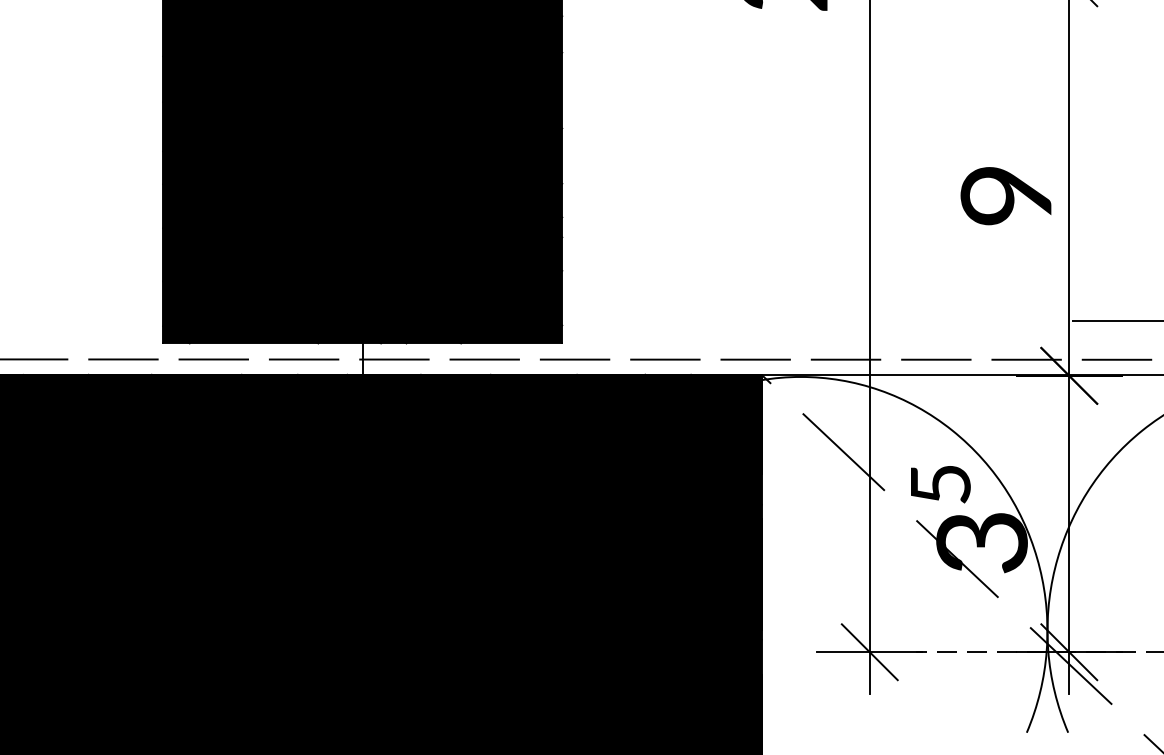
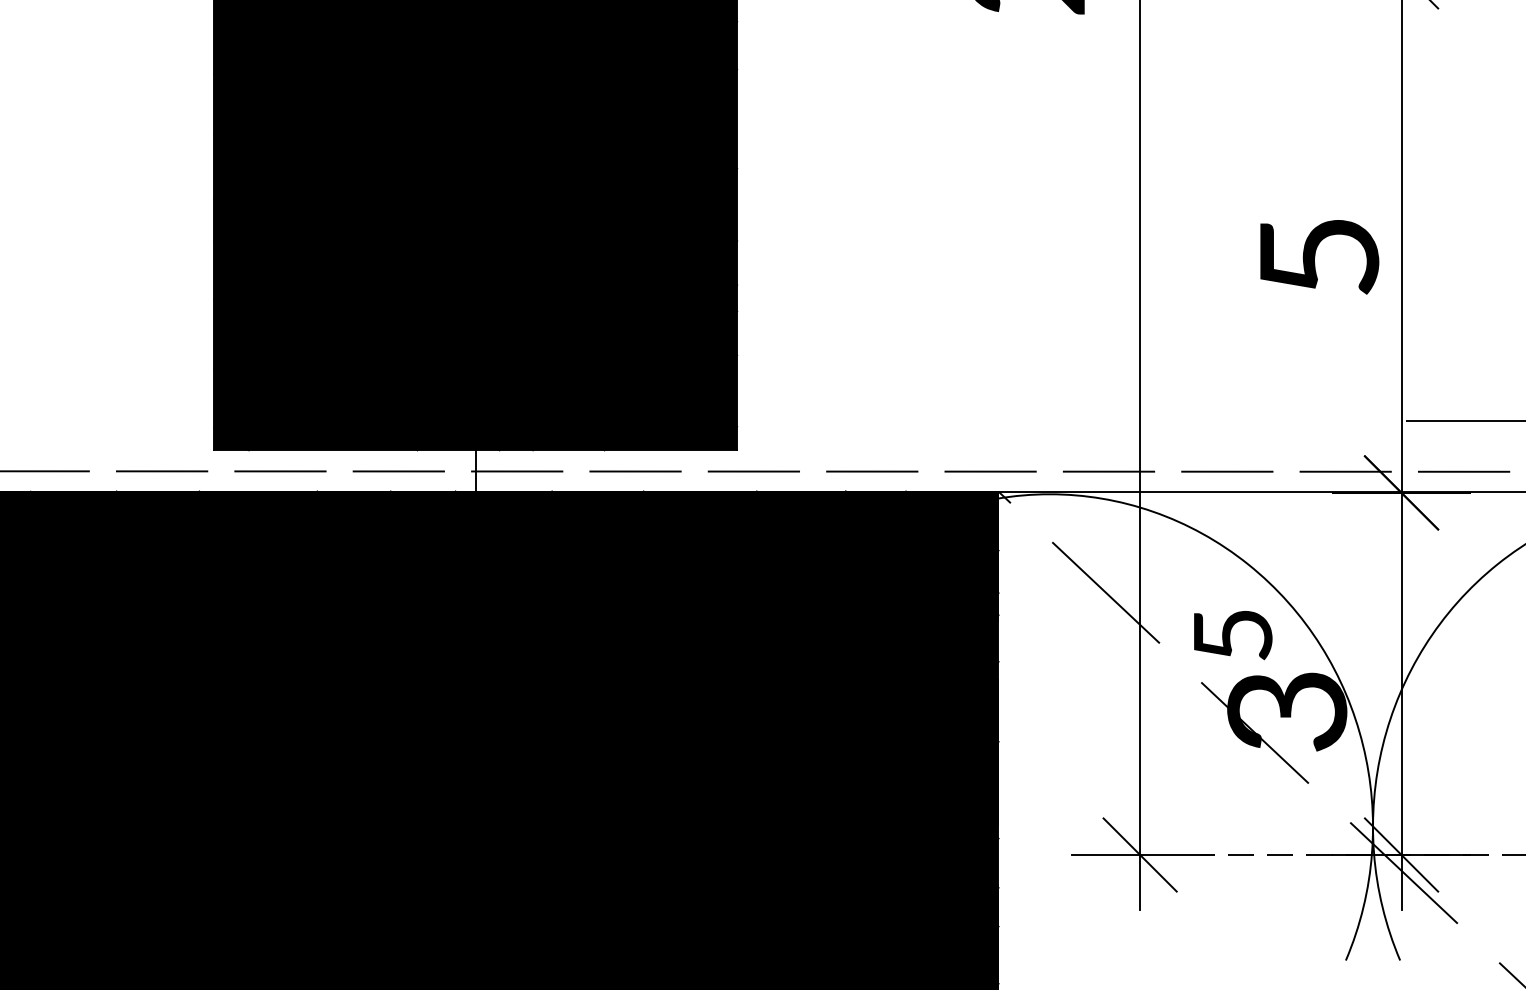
text: (1006, 196) -> (1319, 257), 9 -> 5

